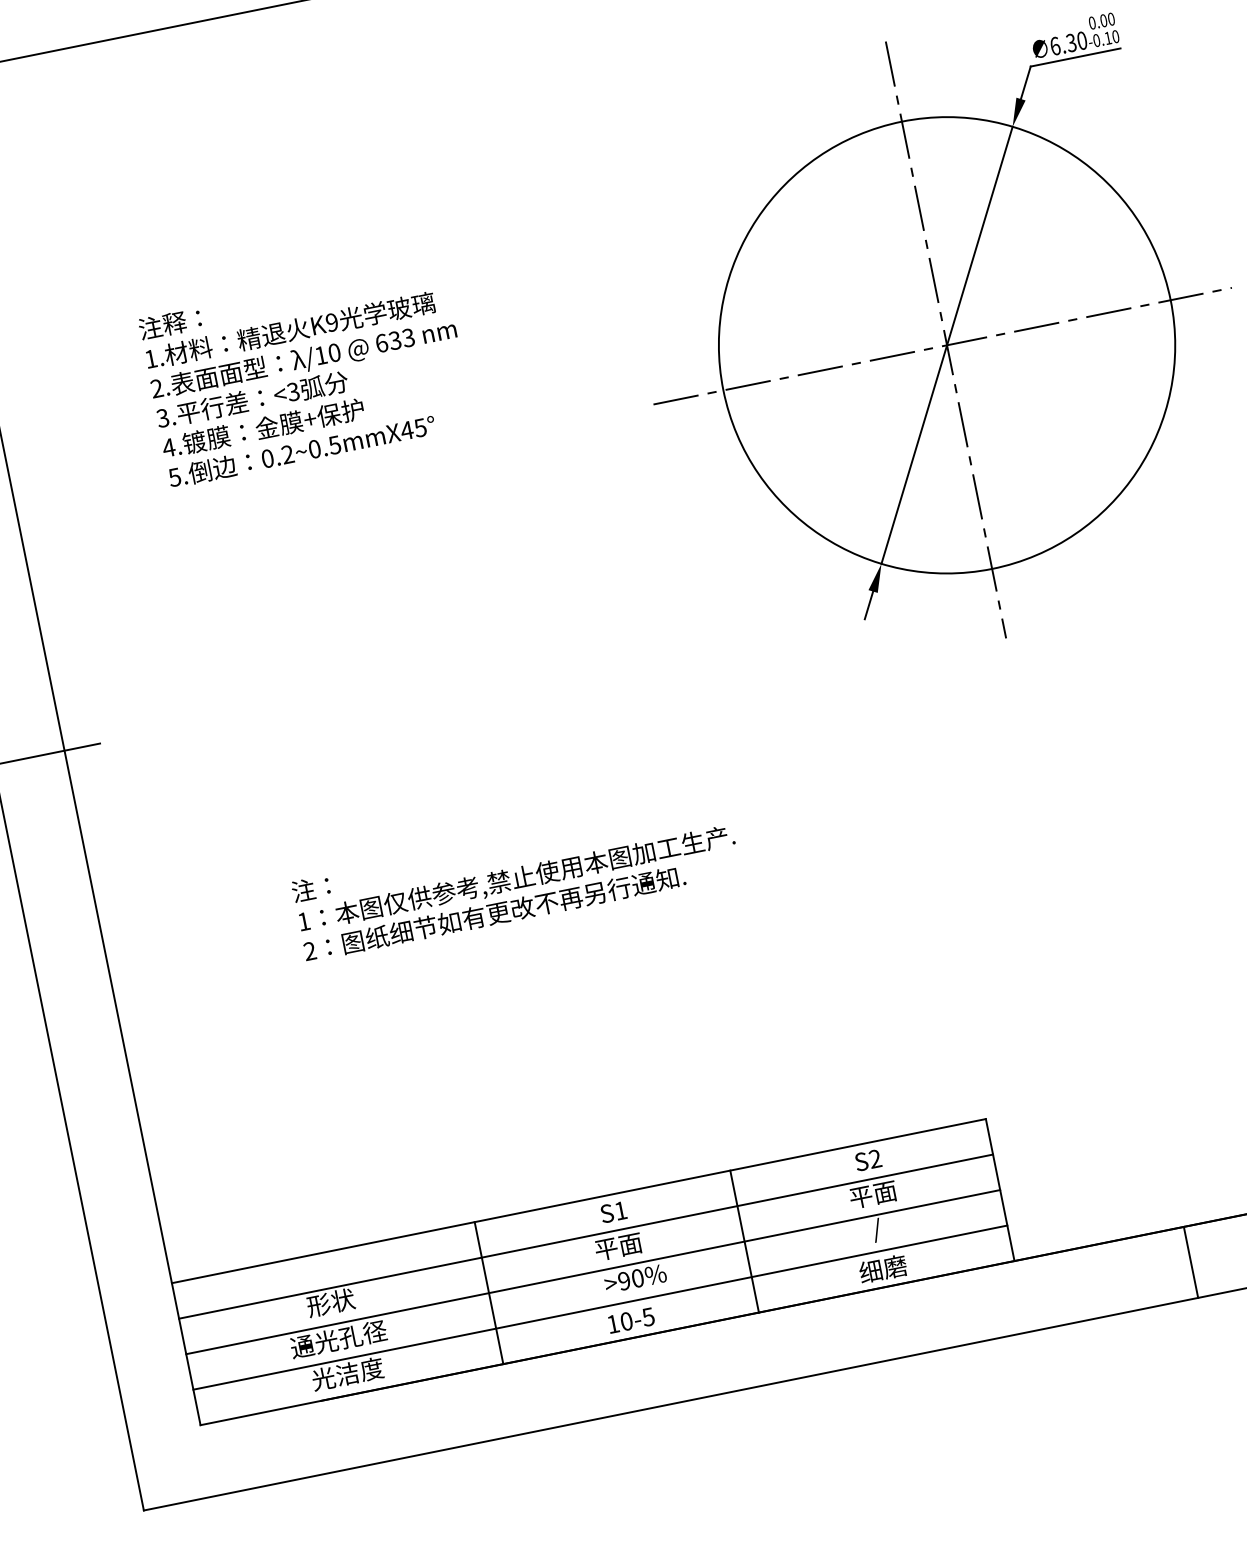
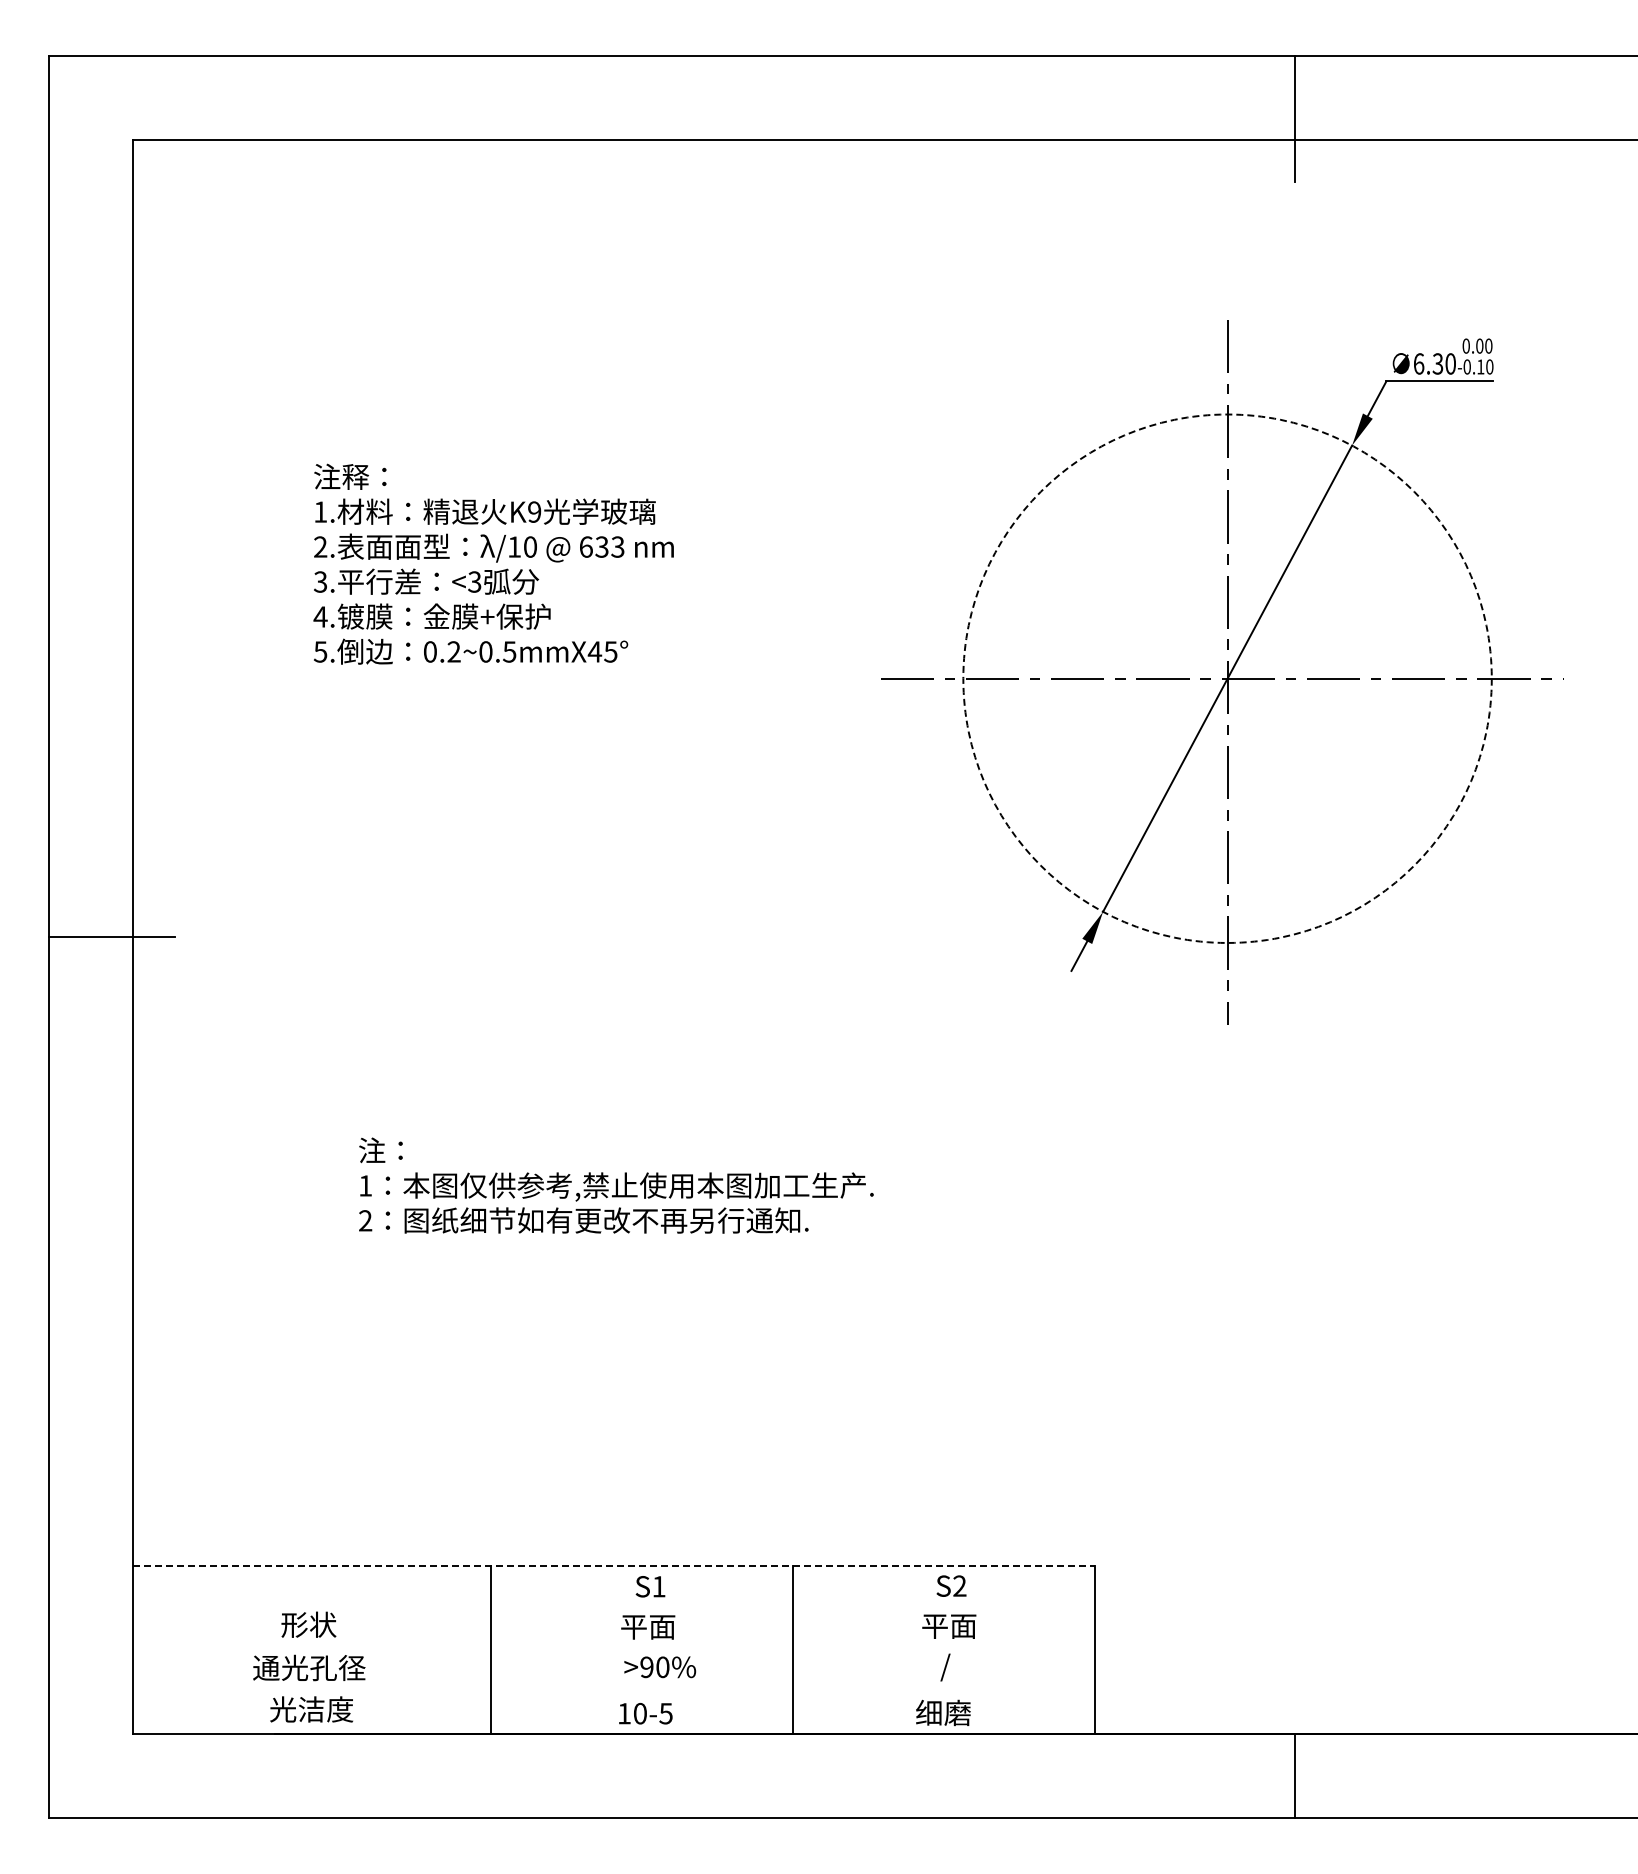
circle: (946, 345) -> (1227, 678), solid -> dashed
line: (578, 1201) -> (613, 1566), solid -> dashed
line: (586, 1237) -> (613, 1608), removed
line: (593, 1272) -> (613, 1650), removed
line: (600, 1307) -> (613, 1691), removed

